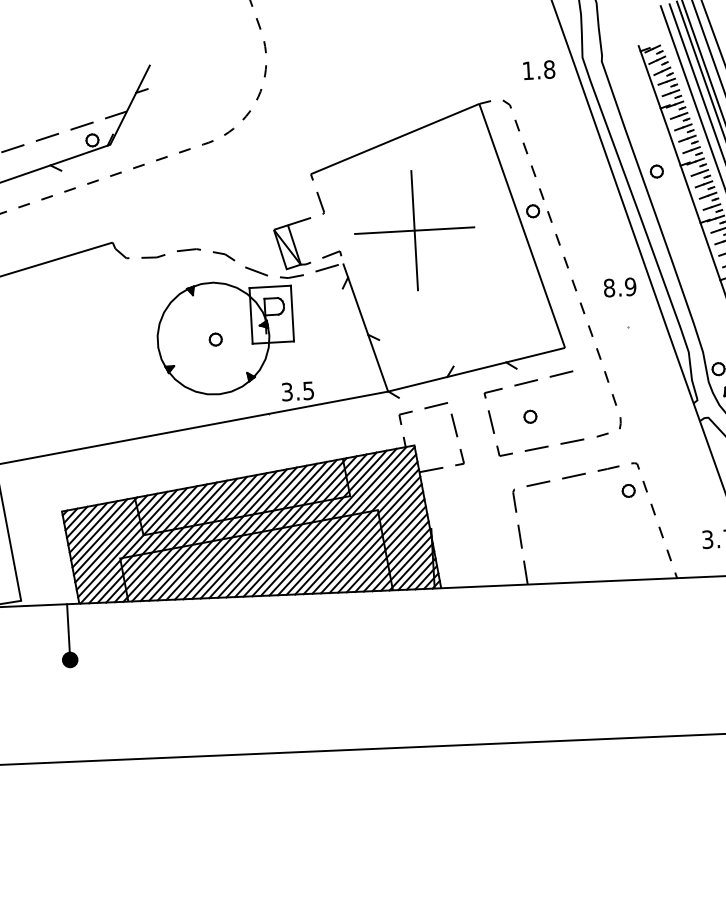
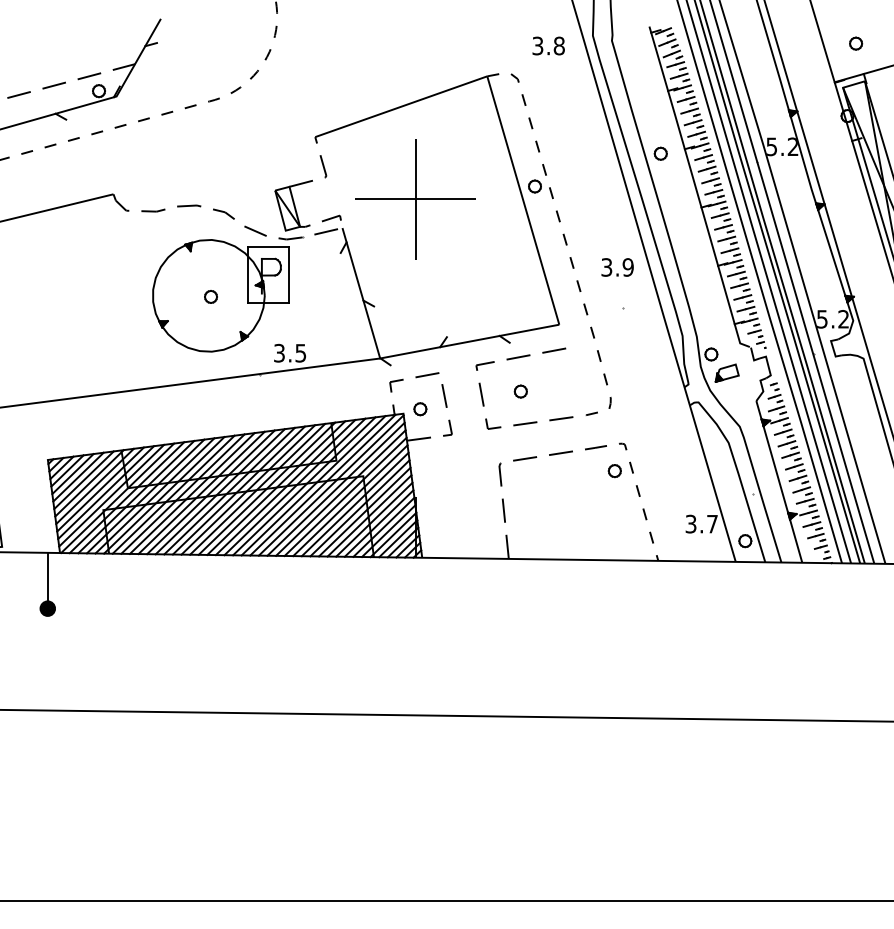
text: (527, 70) -> (537, 45), 1.8 -> 3.8
text: (609, 288) -> (606, 267), 8.9 -> 3.9
part: (431, 440) -> (420, 409), added

